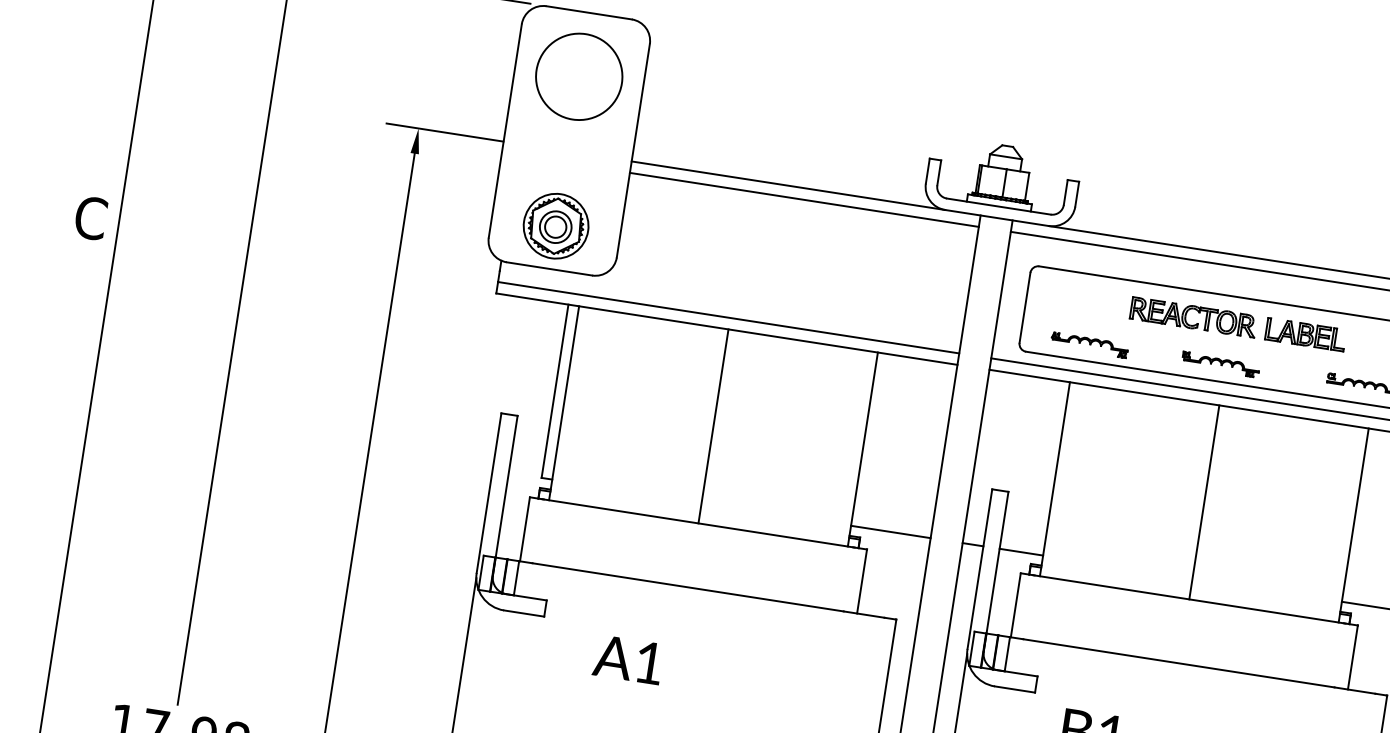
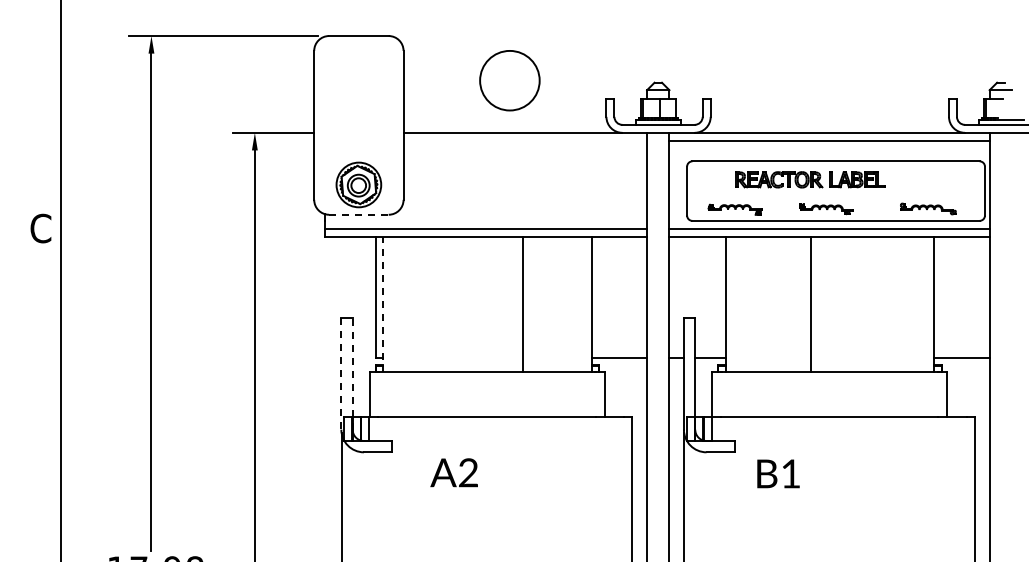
circle: (578, 76) -> (509, 80), moved
line: (804, 199) -> (525, 140), removed
line: (548, 268) -> (358, 214), solid -> dashed
part: (1238, 323) -> (810, 179), moved
line: (564, 402) -> (383, 304), solid -> dashed
line: (713, 426) -> (523, 304), moved
line: (489, 492) -> (341, 373), solid -> dashed
line: (505, 494) -> (352, 373), solid -> dashed
line: (1203, 501) -> (810, 304), moved
text: (649, 662) -> (468, 472), A1 -> A2

